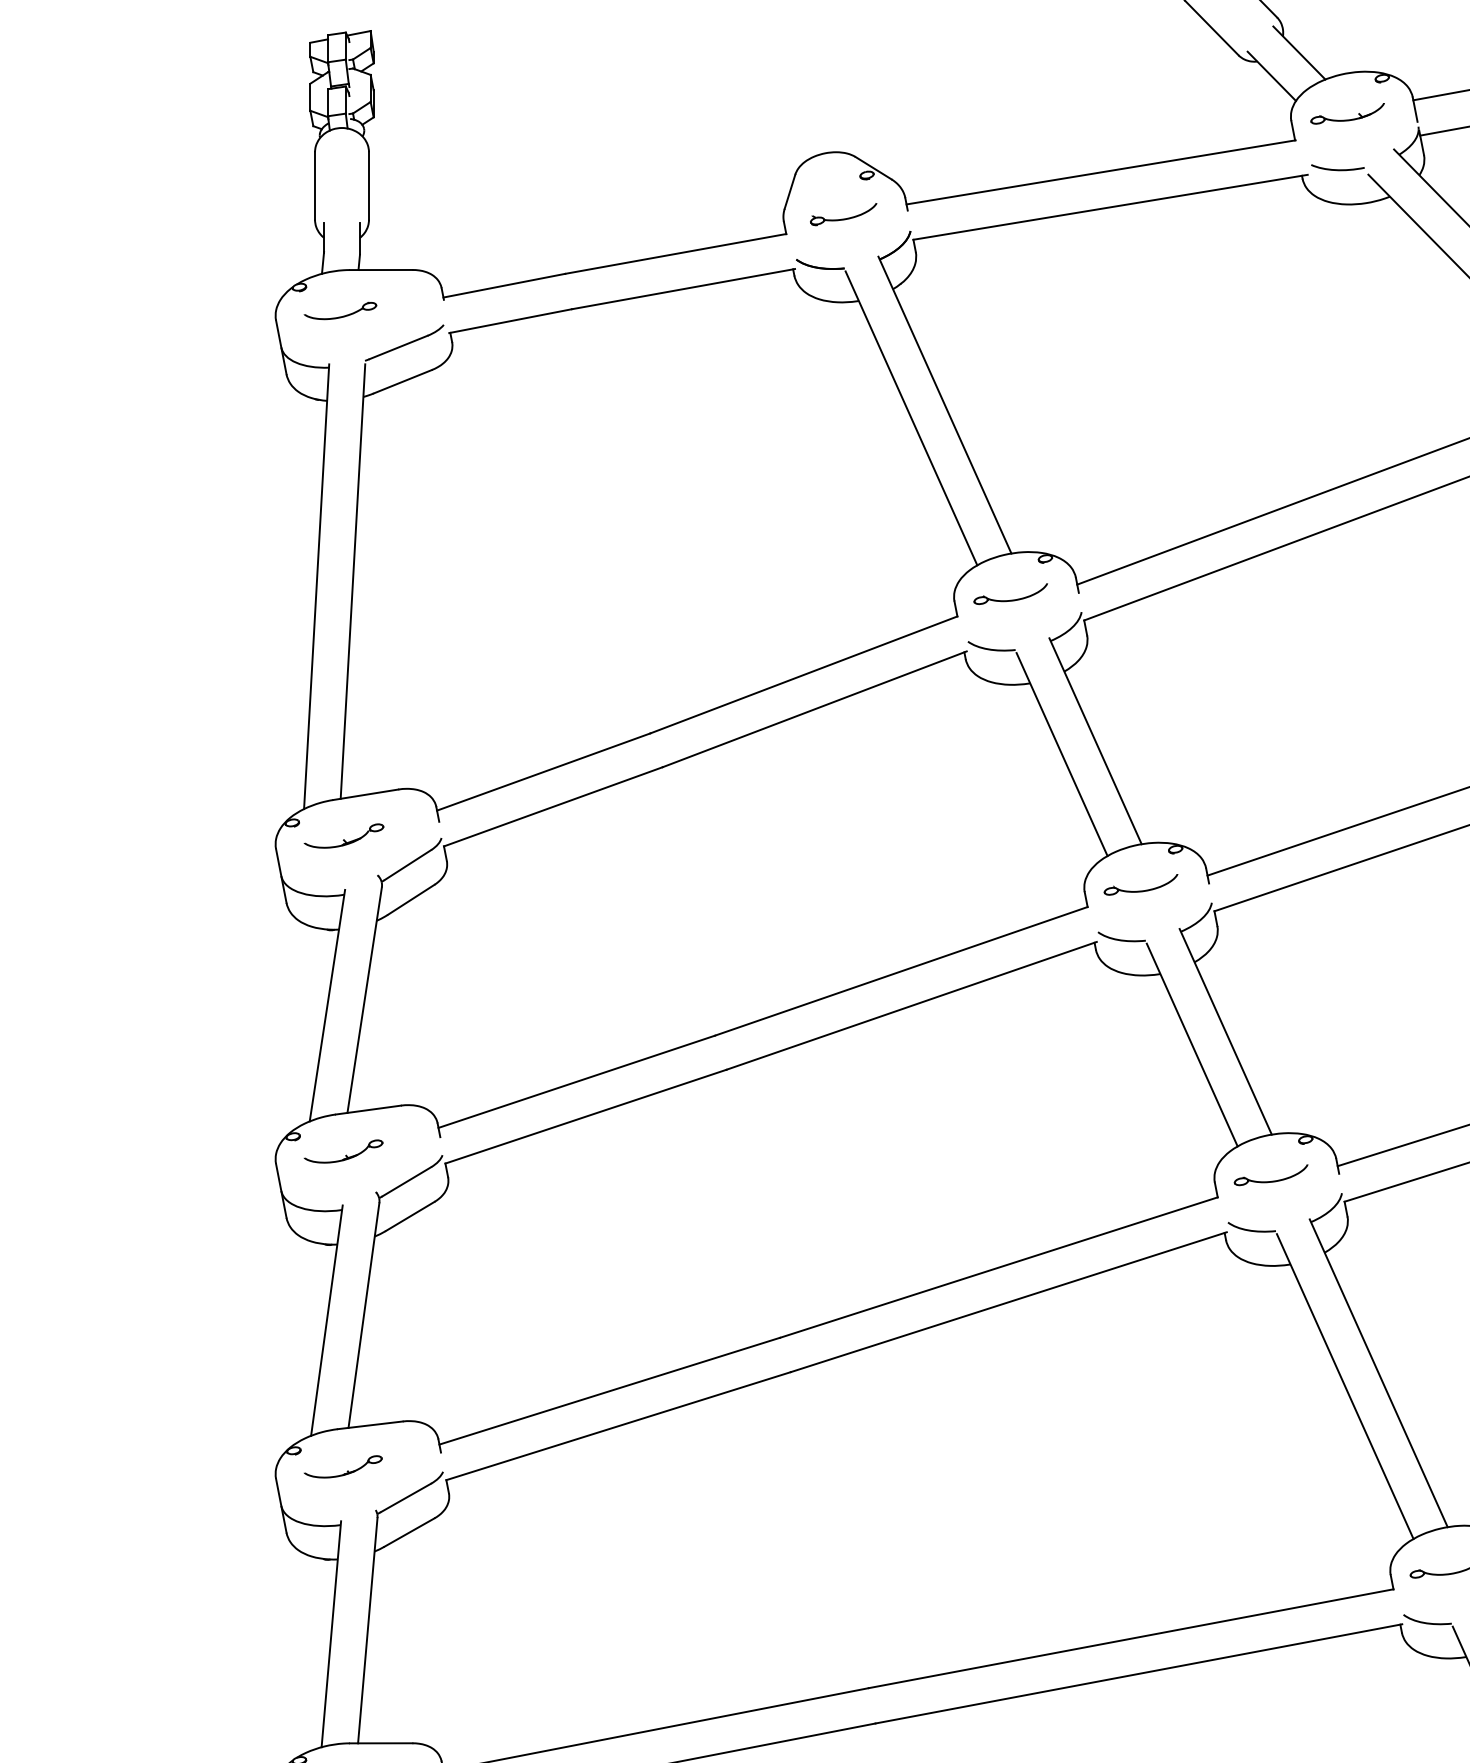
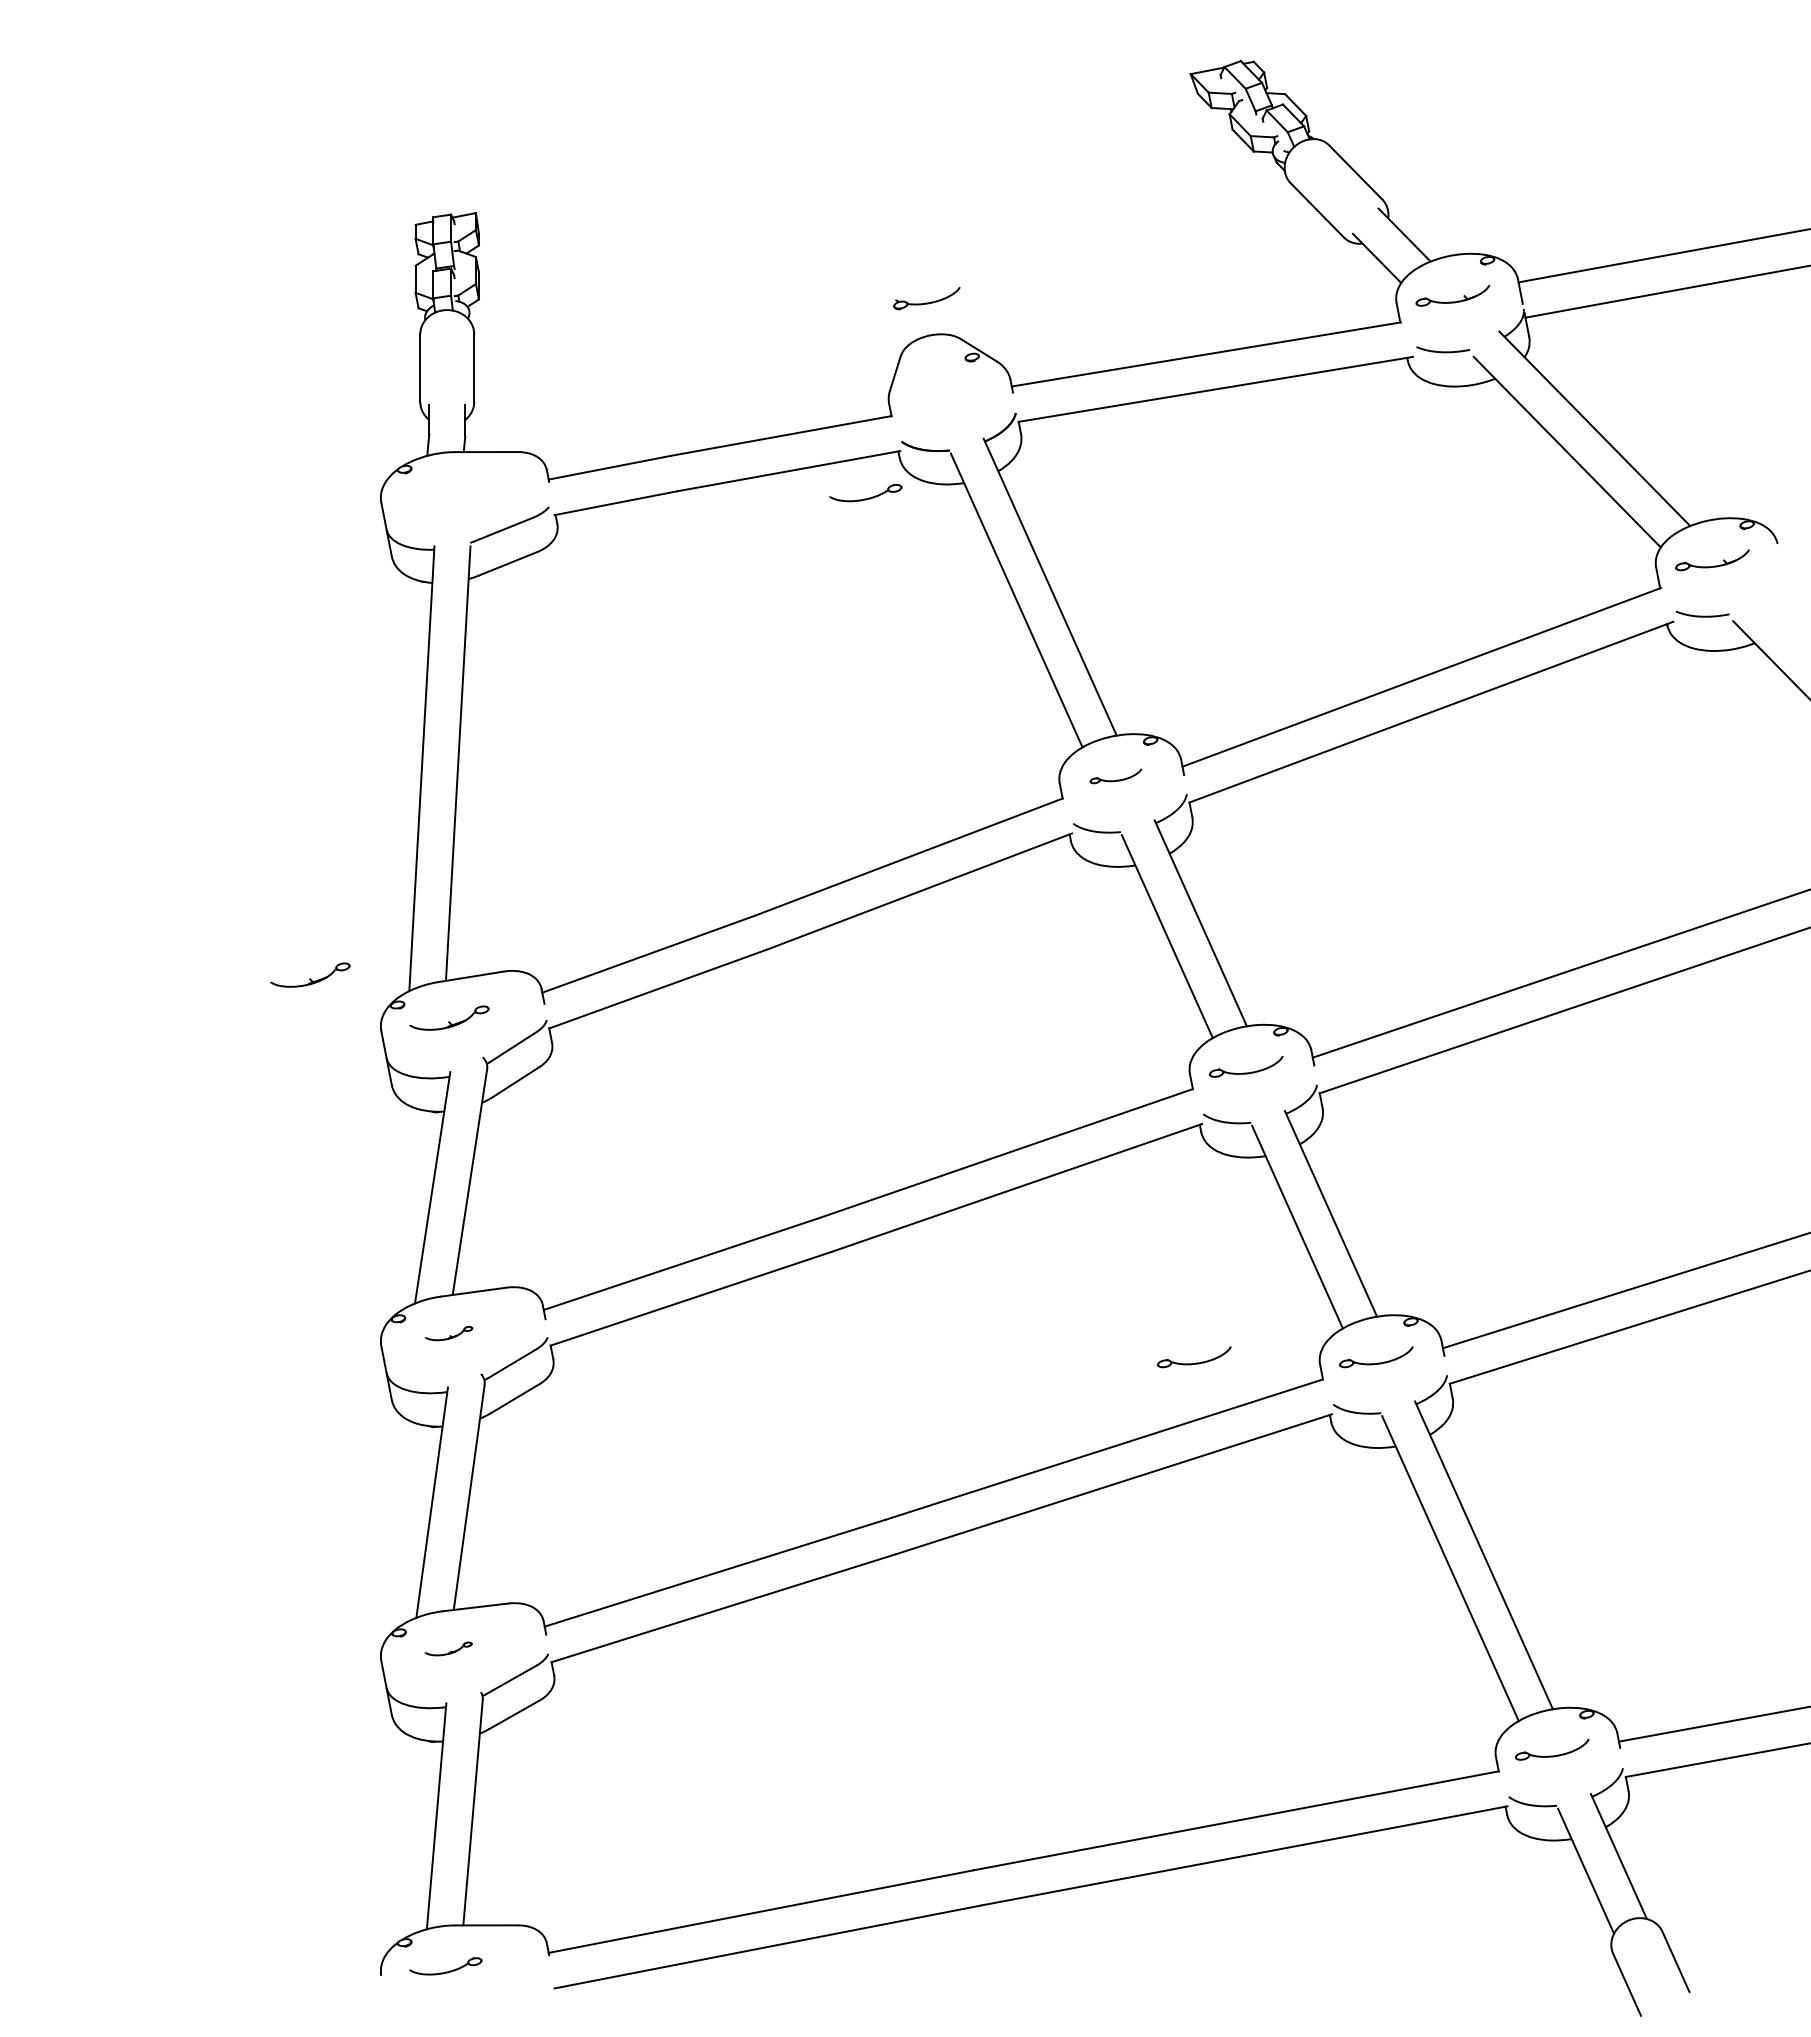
part: (843, 214) -> (926, 298), moved
part: (340, 311) -> (865, 493), moved
part: (1010, 594) -> (1115, 776), size x0.7
part: (205, 792) -> (310, 974), added
part: (343, 1151) -> (448, 1333), size x0.6
part: (1089, 1175) -> (1194, 1357), added
part: (343, 1466) -> (448, 1648), size x0.6

